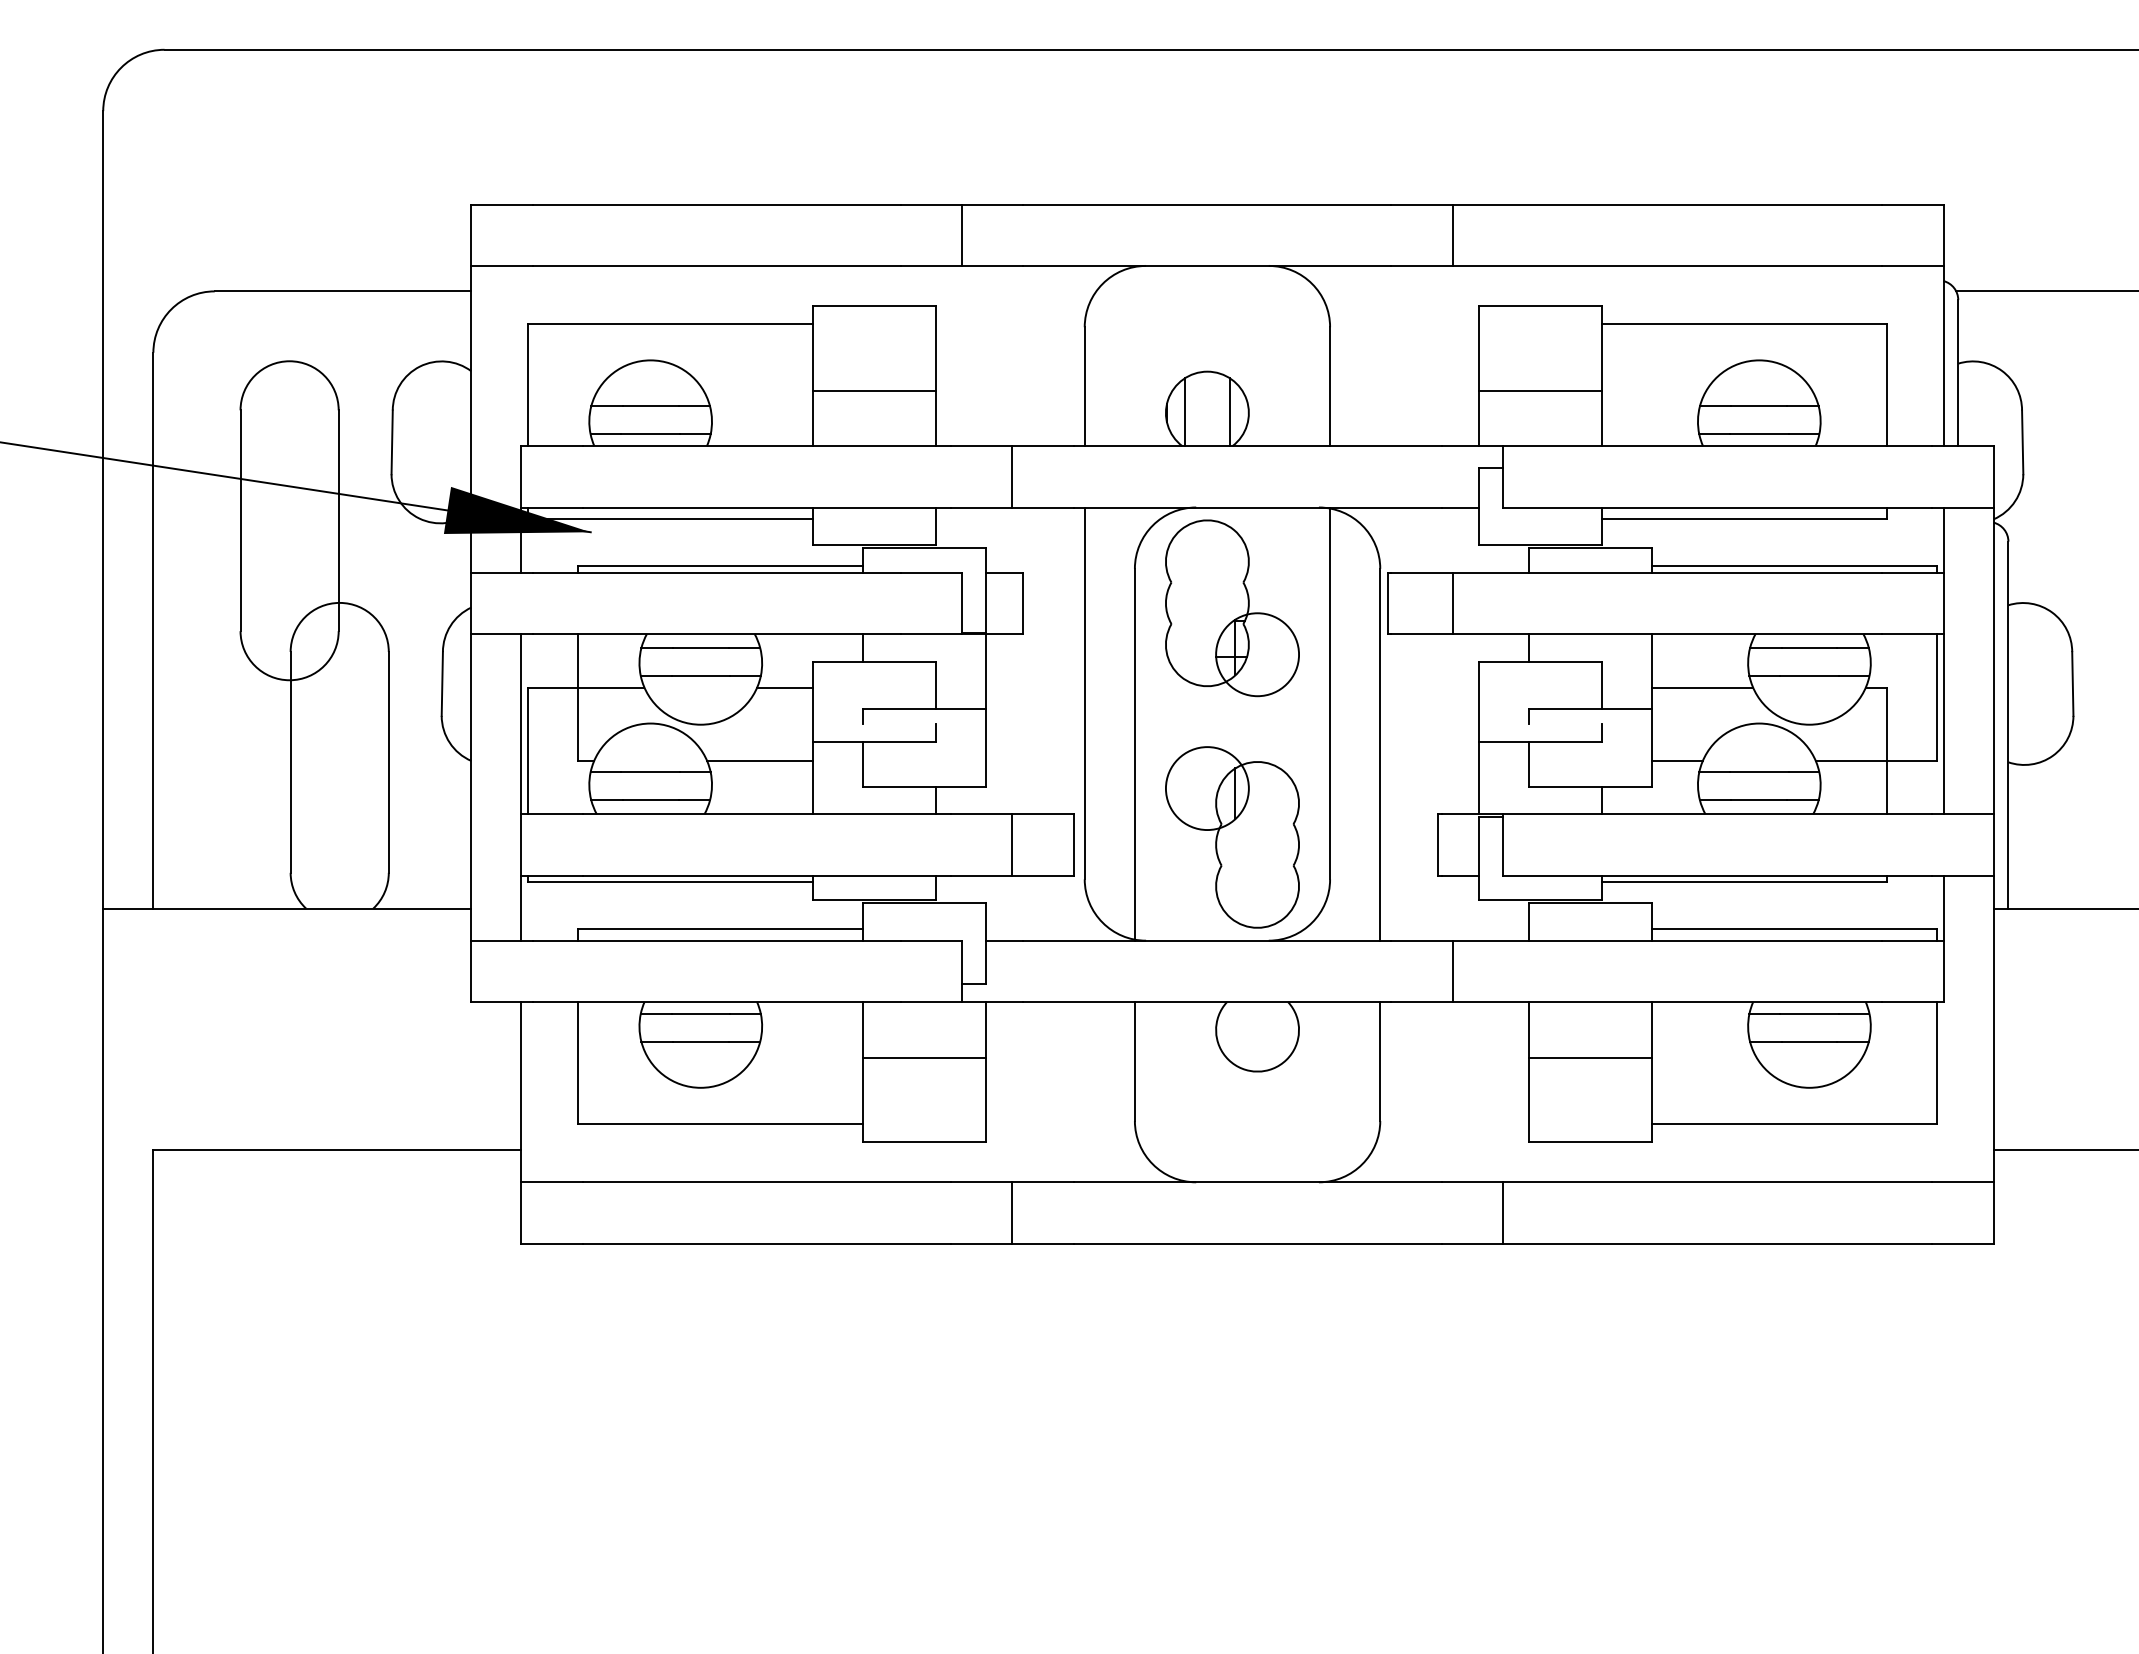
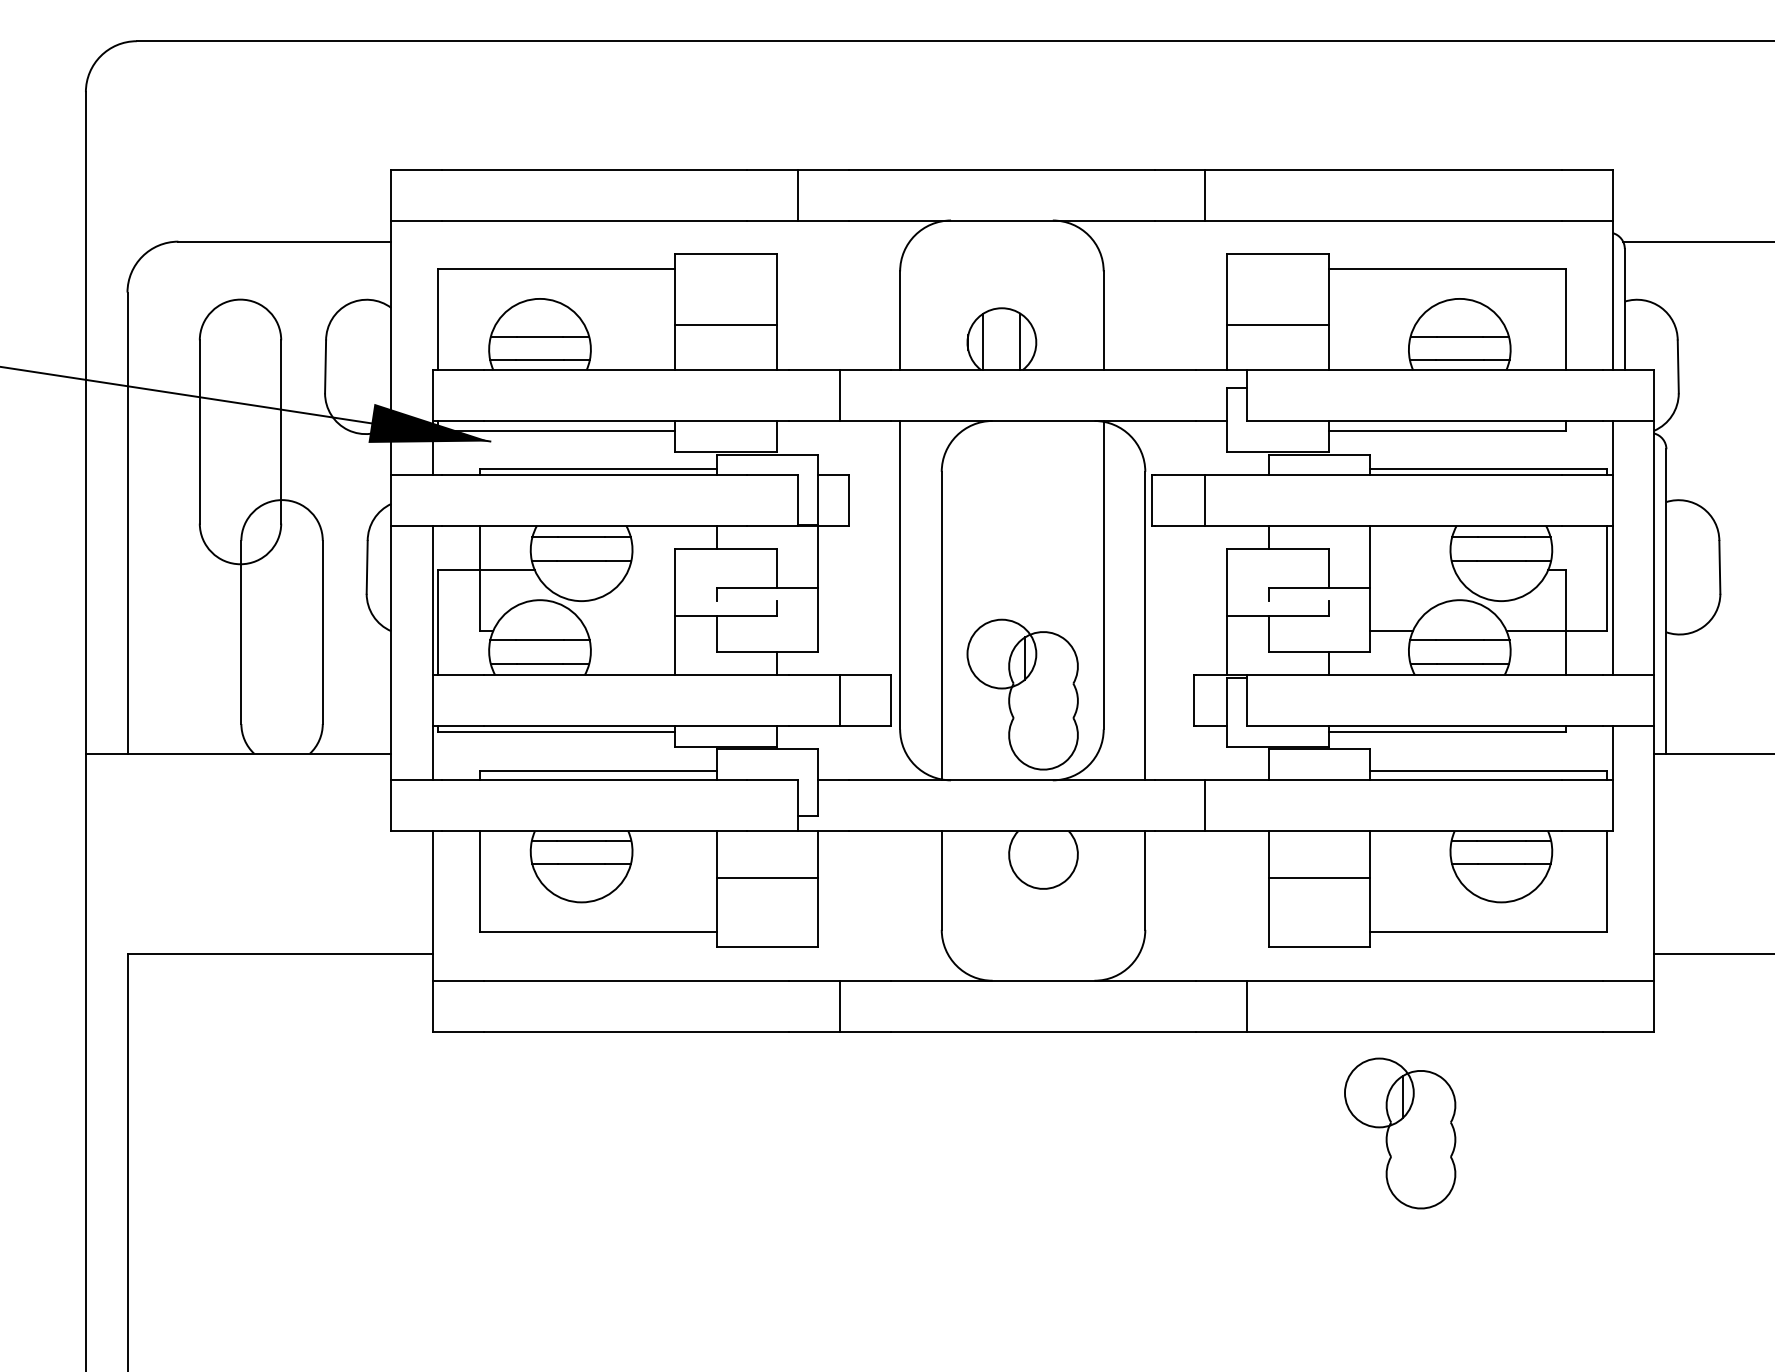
part: (1232, 608) -> (1022, 504), removed
line: (785, 687) -> (651, 570), removed
line: (1702, 687) -> (1412, 570), removed
line: (760, 760) -> (631, 630), removed
part: (1687, 1366) -> (1400, 1133), added

